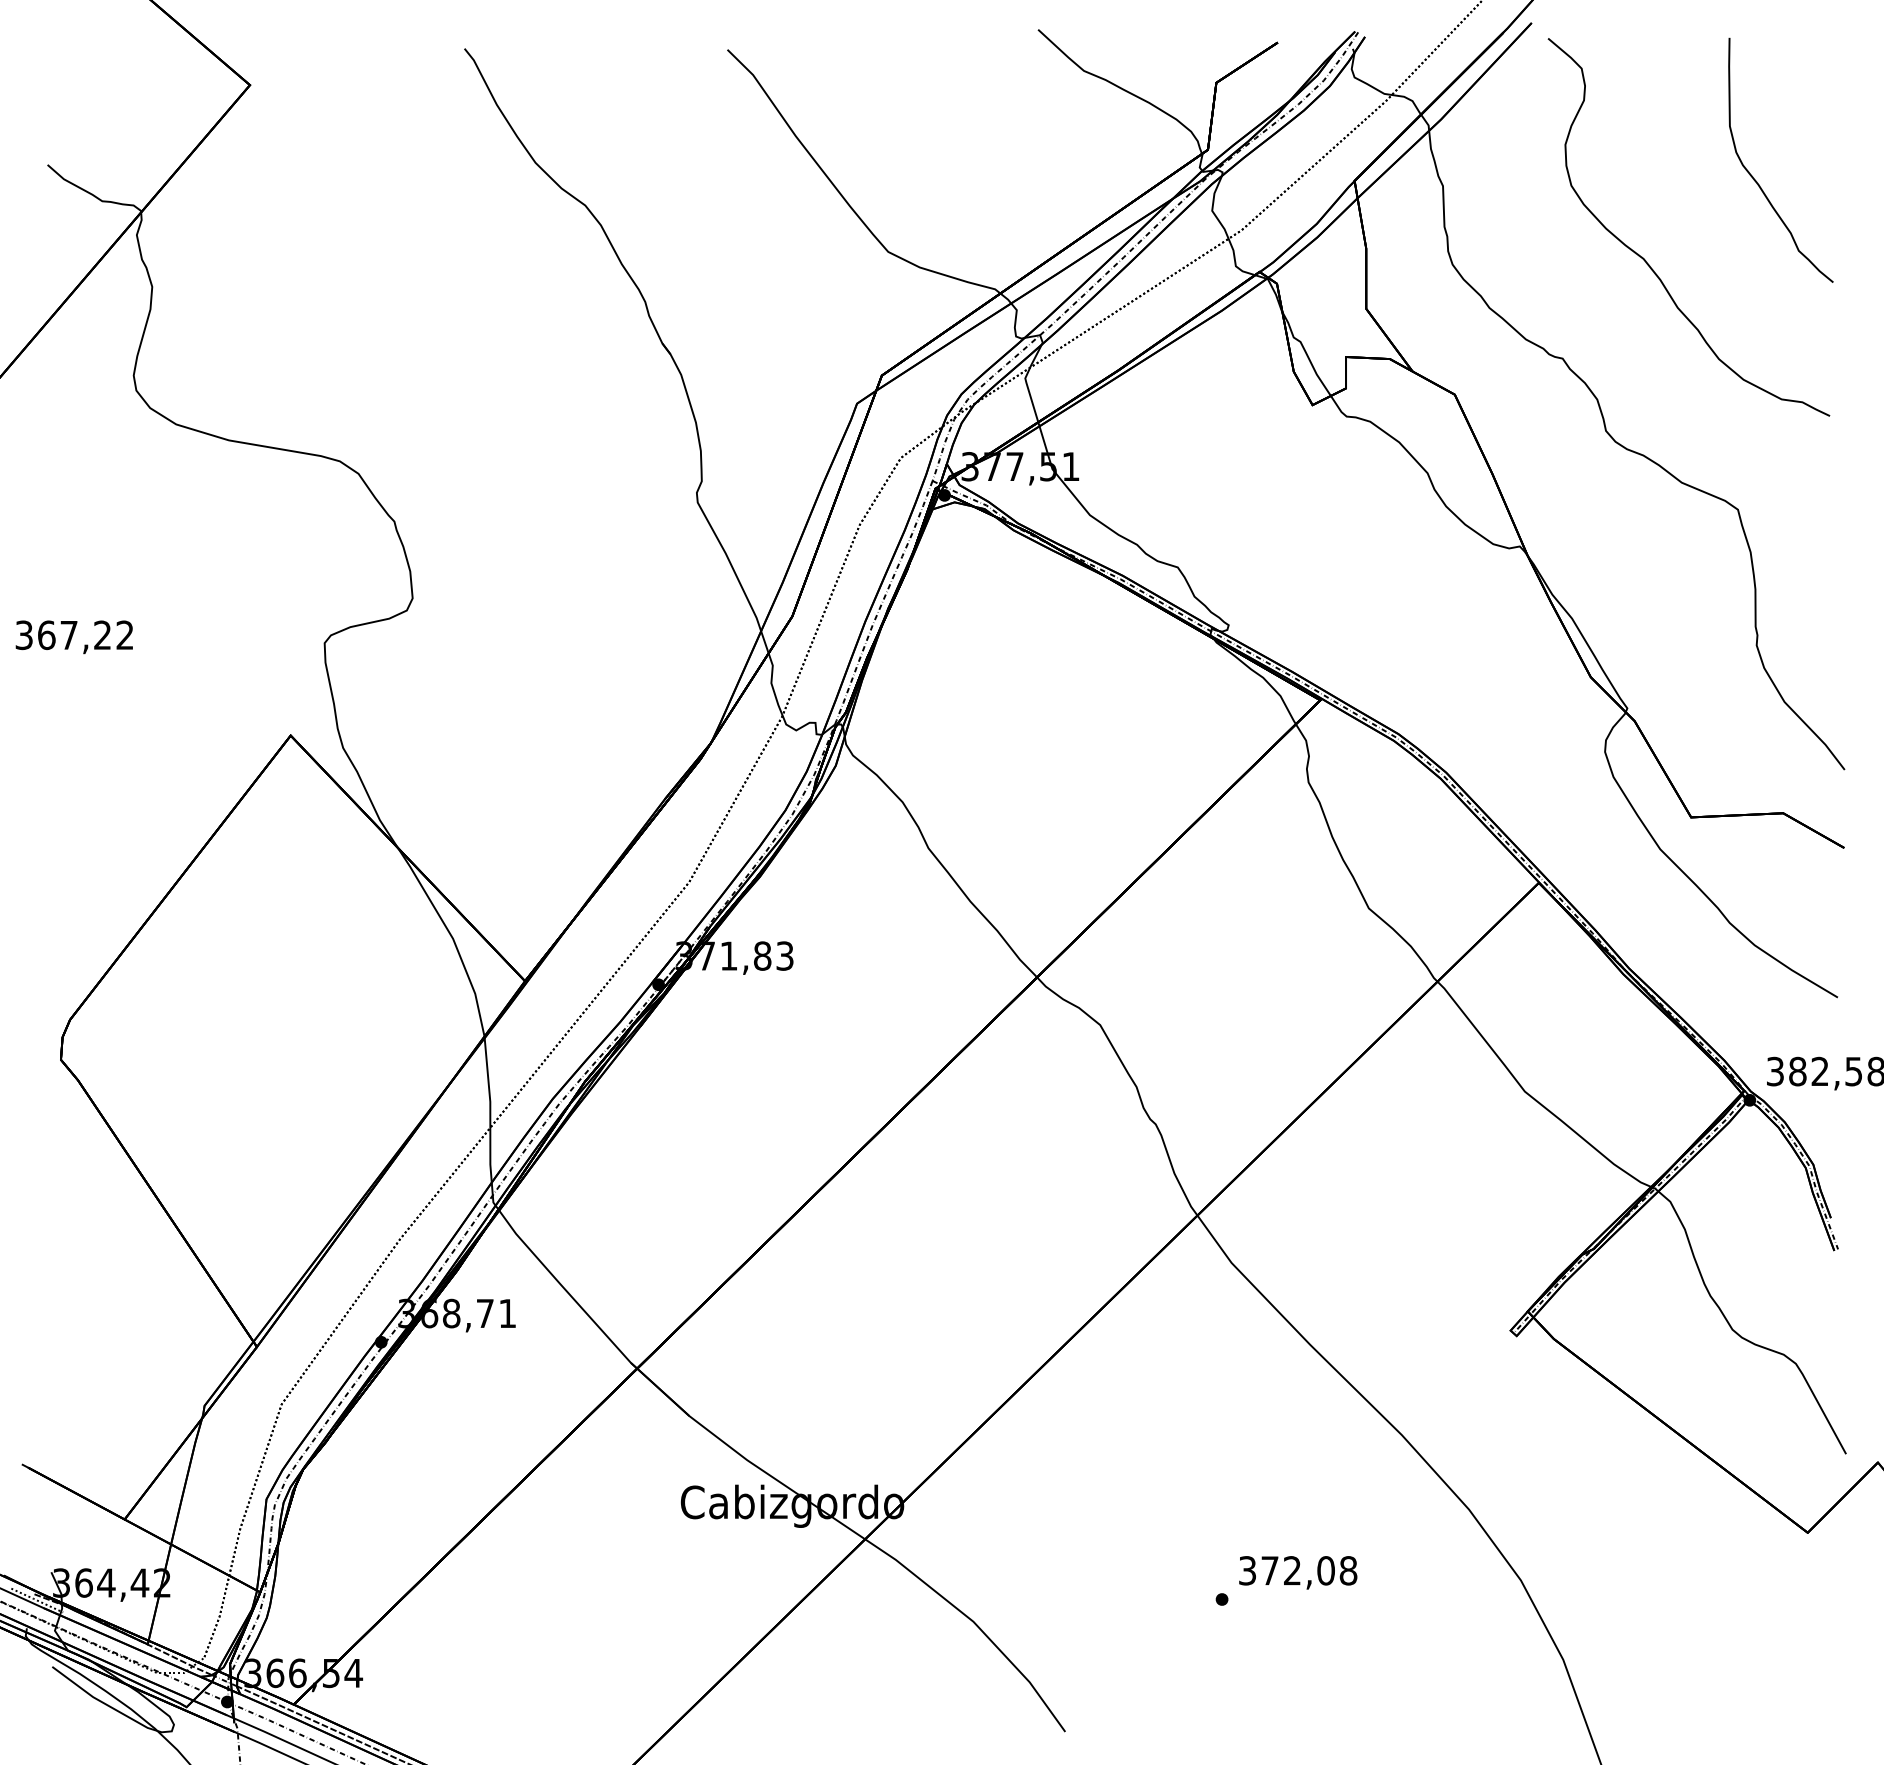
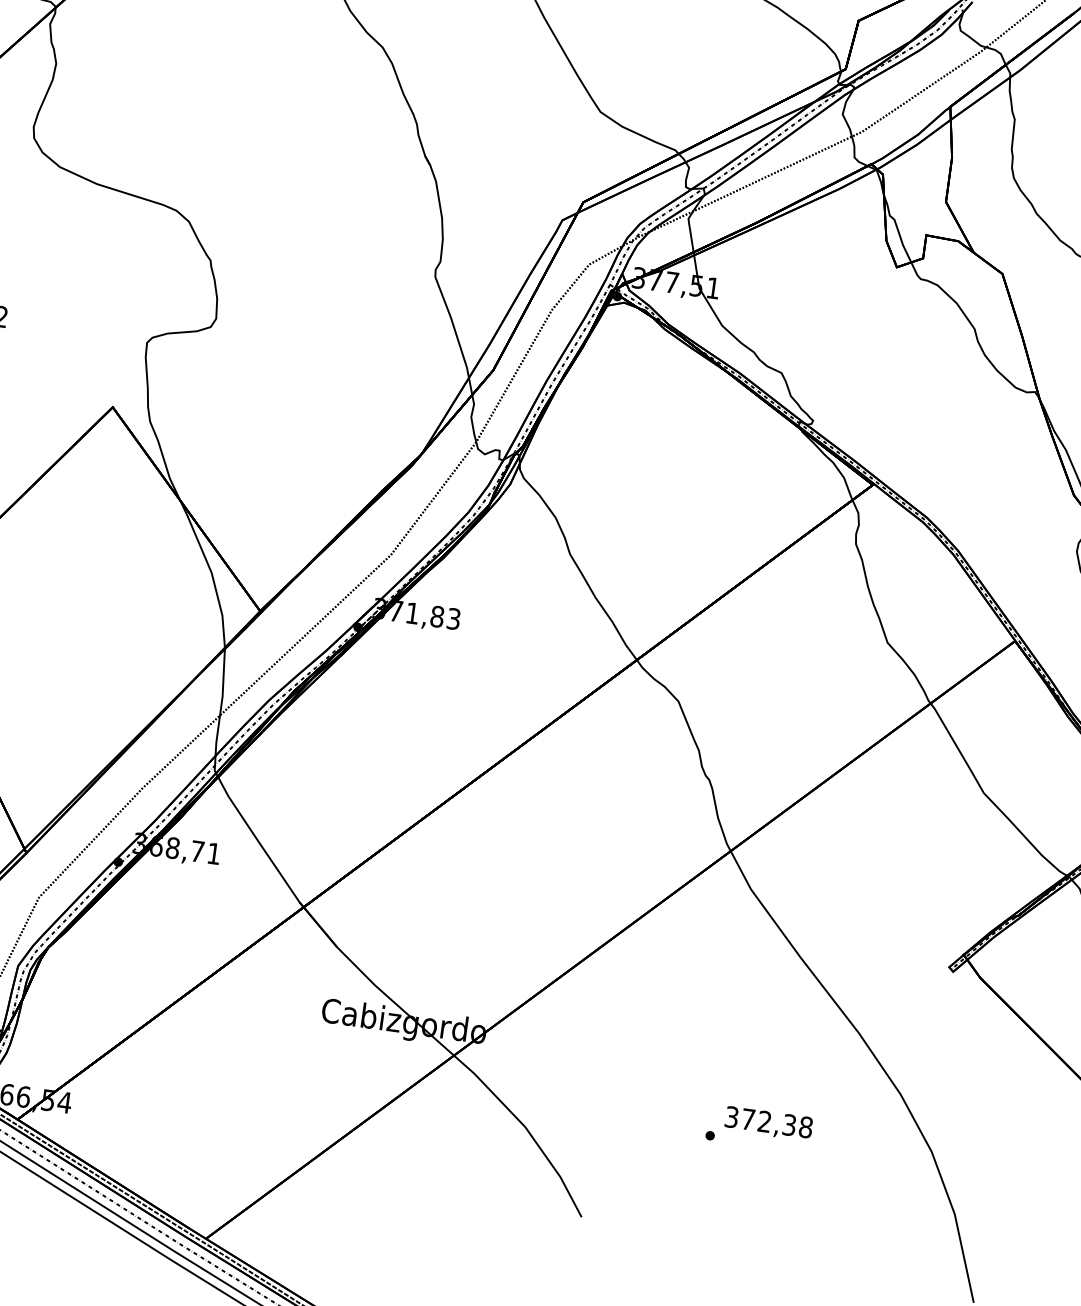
text: (1325, 1570) -> (789, 1124), 372,08 -> 372,38

